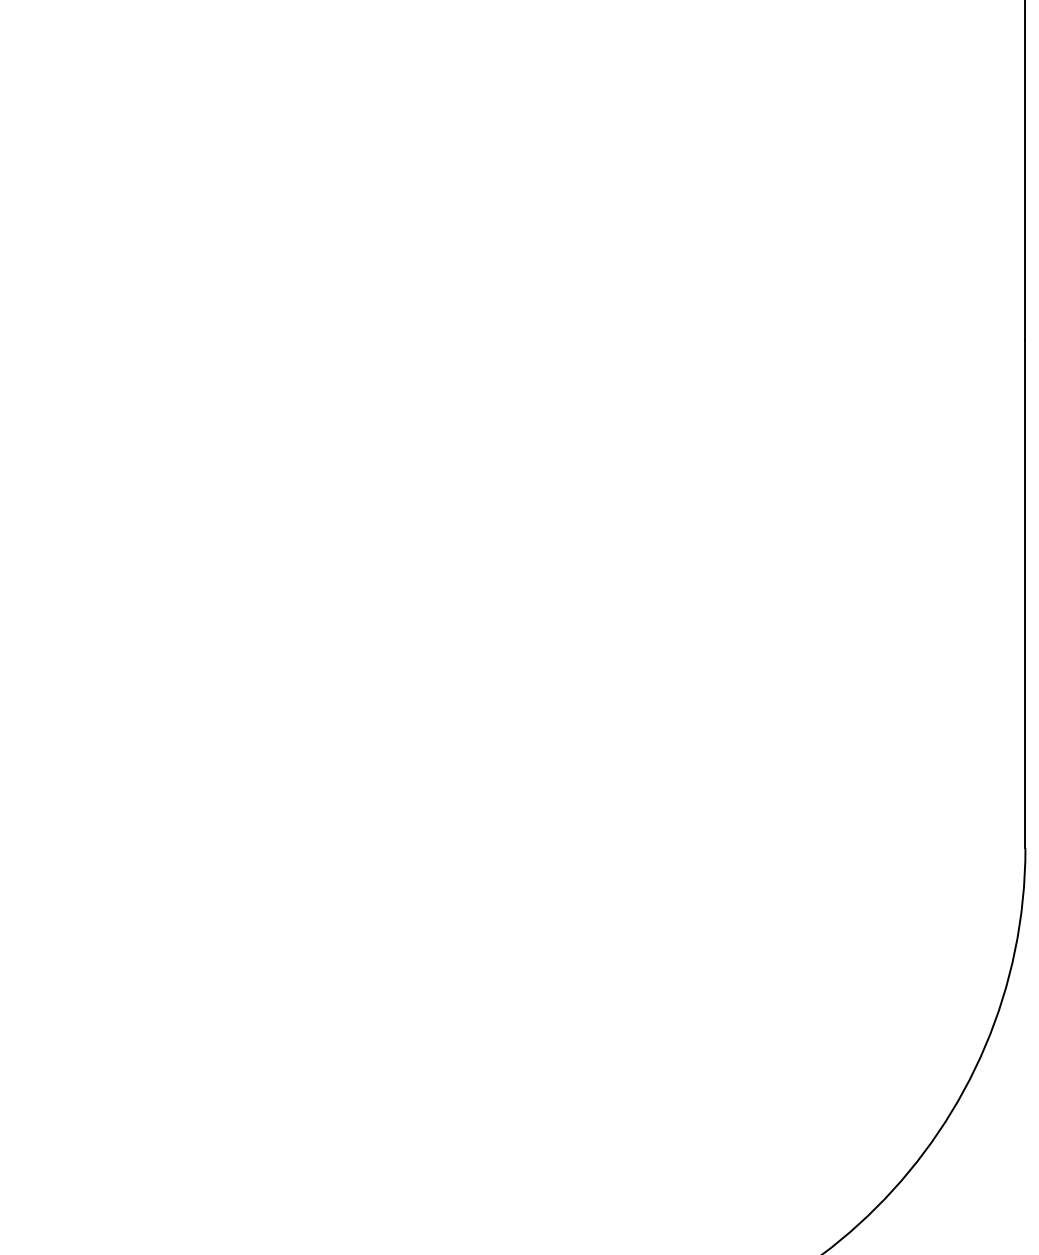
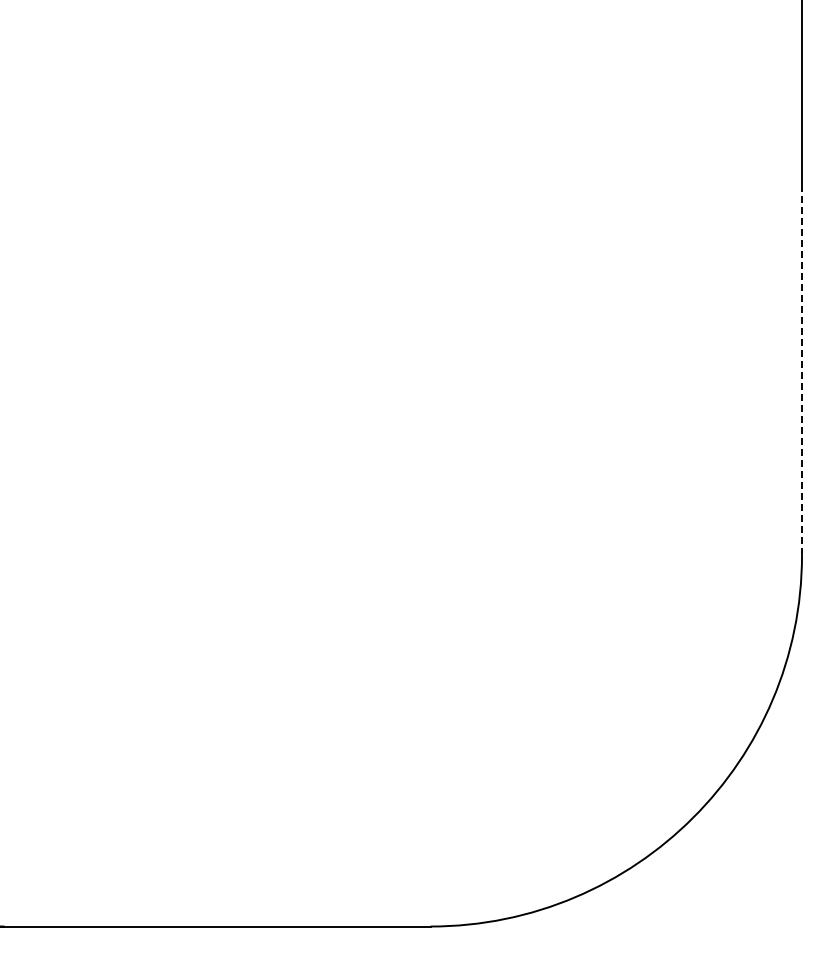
line: (1026, 594) -> (802, 369), solid -> dashed

